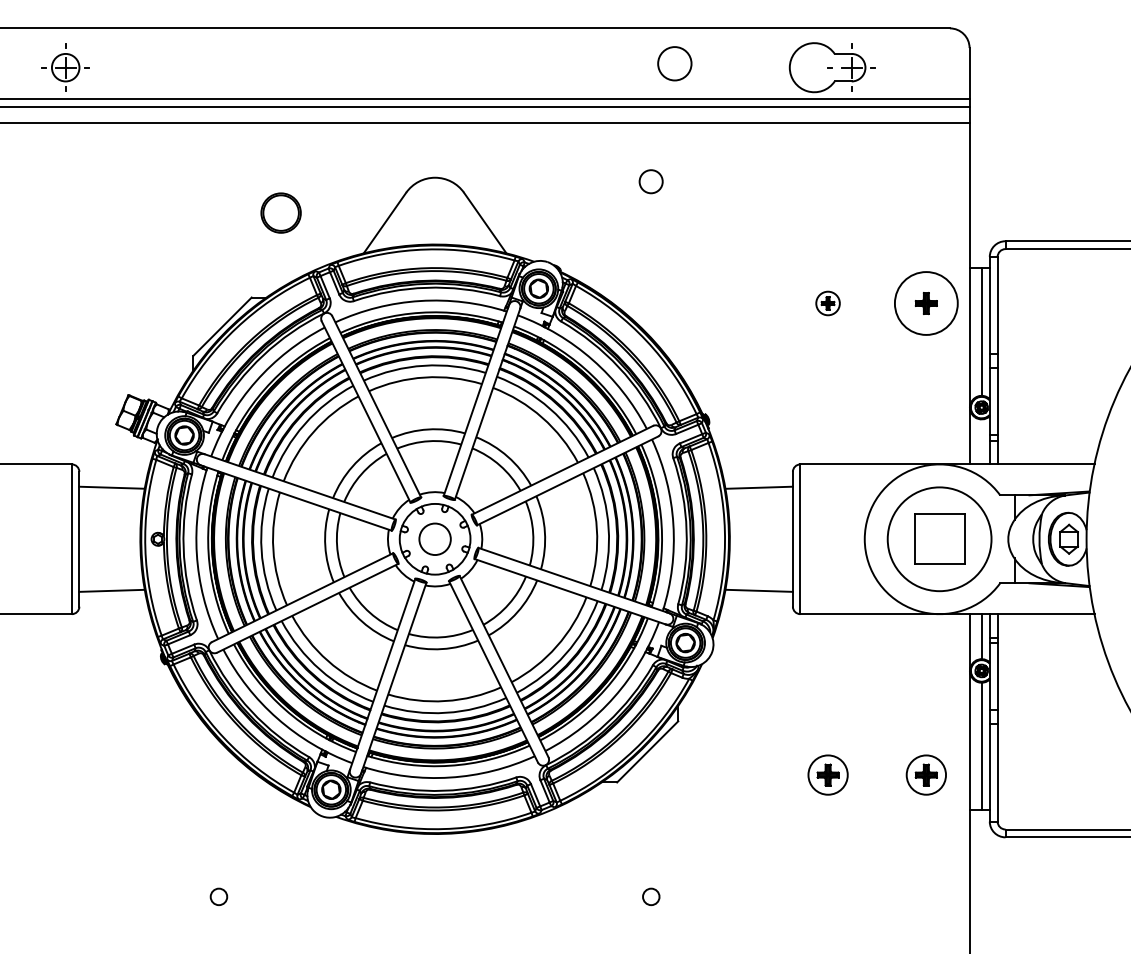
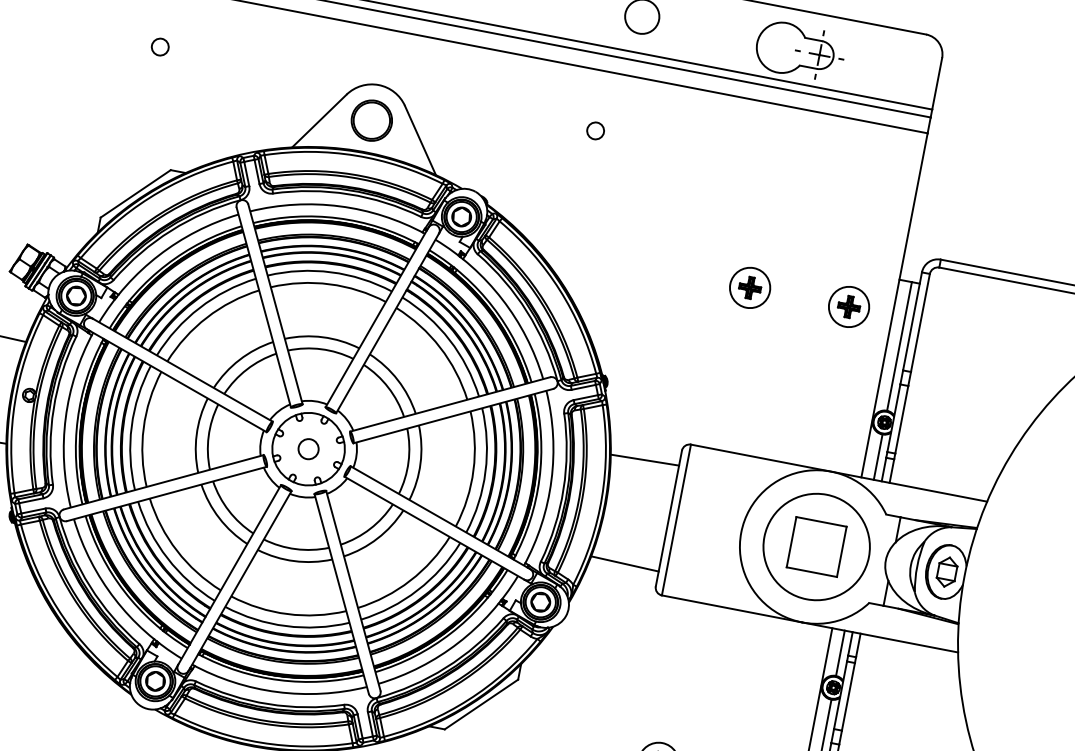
circle: (218, 181) -> (159, 46), added
circle: (651, 181) -> (595, 130), size x0.71
part: (280, 212) -> (371, 119), moved
part: (827, 303) -> (749, 287), size x1.67
circle: (926, 303) -> (849, 307), size x0.62
line: (981, 441) -> (877, 456), added
circle: (434, 539) -> (307, 449), size x0.62

